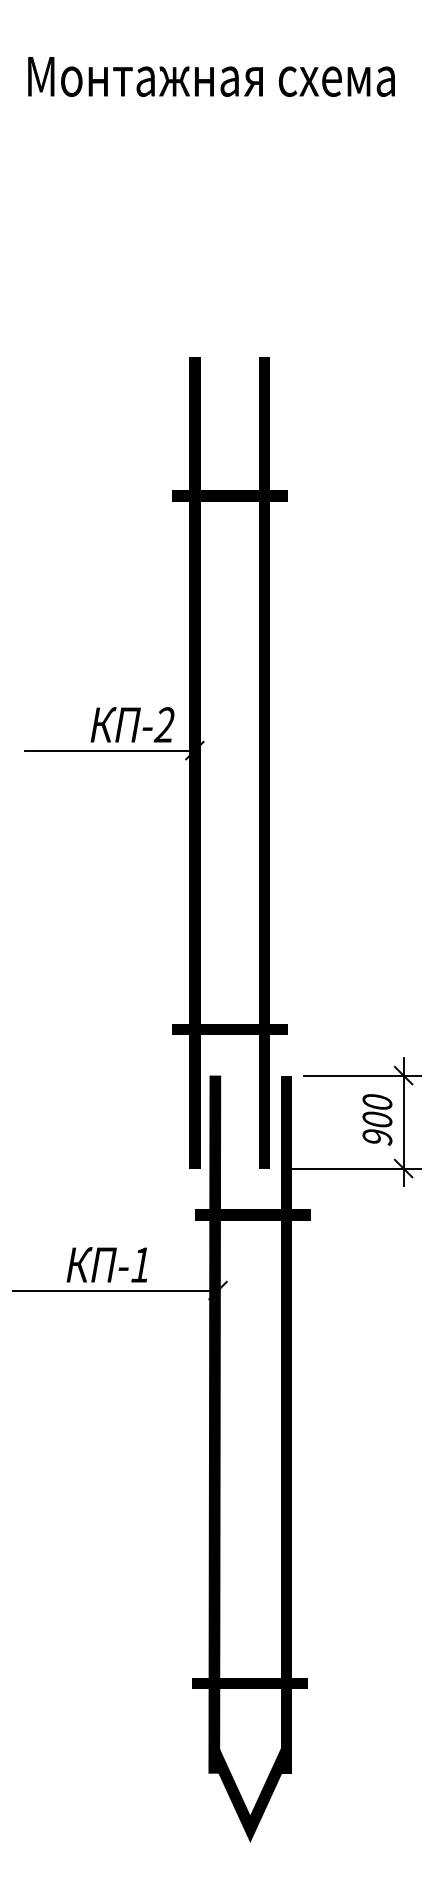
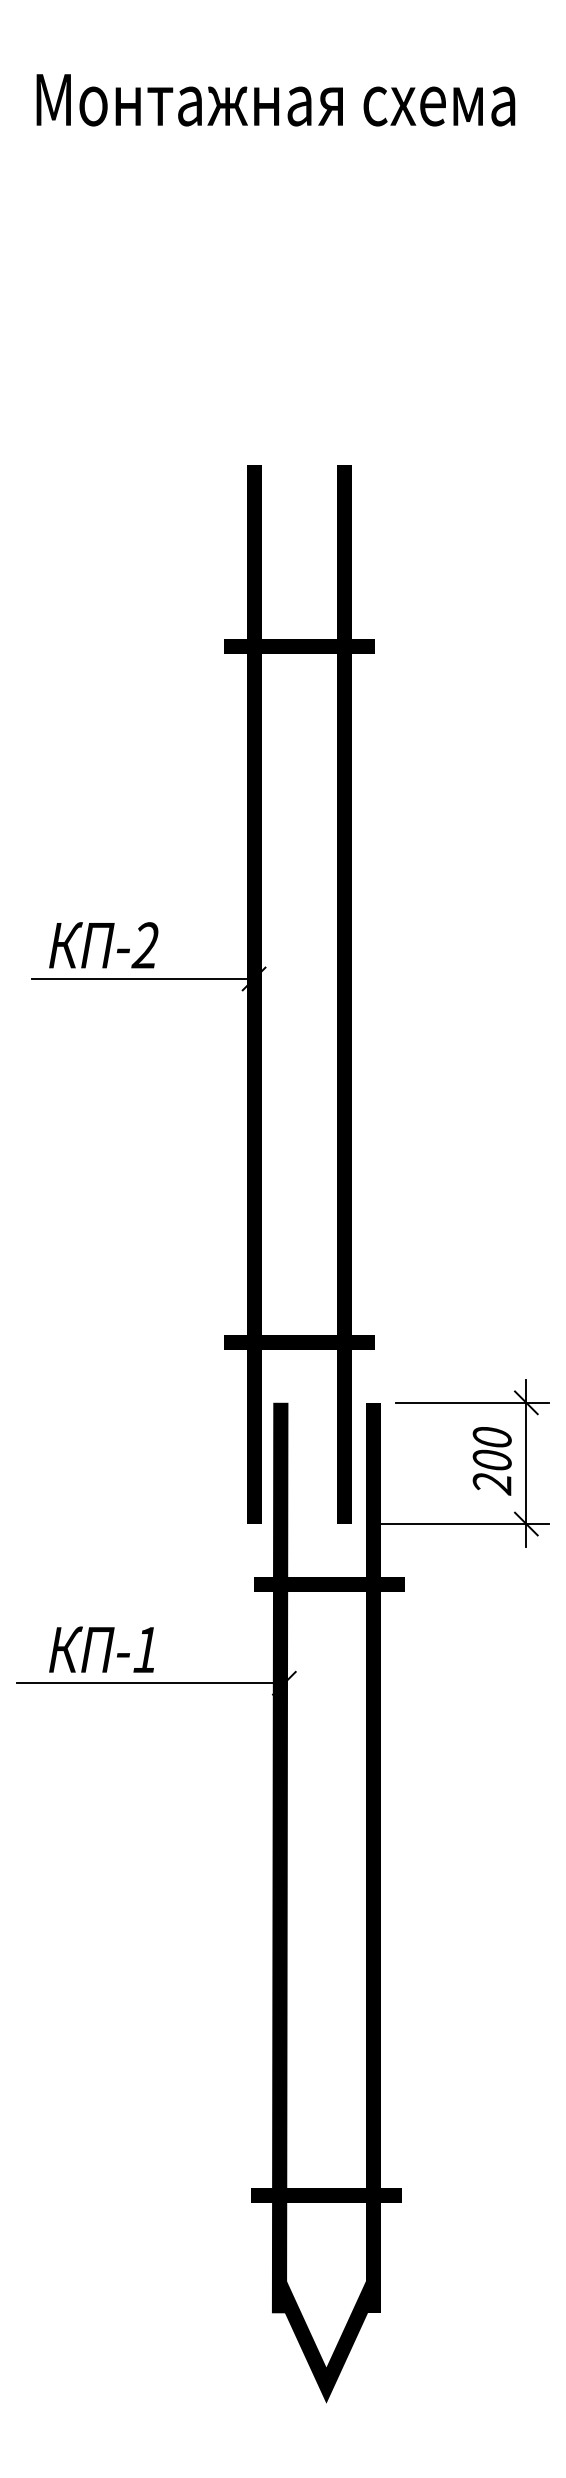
text: (132, 724) -> (103, 944), moved
text: (377, 1137) -> (492, 1483), 900 -> 200
text: (106, 1264) -> (101, 1649), moved

